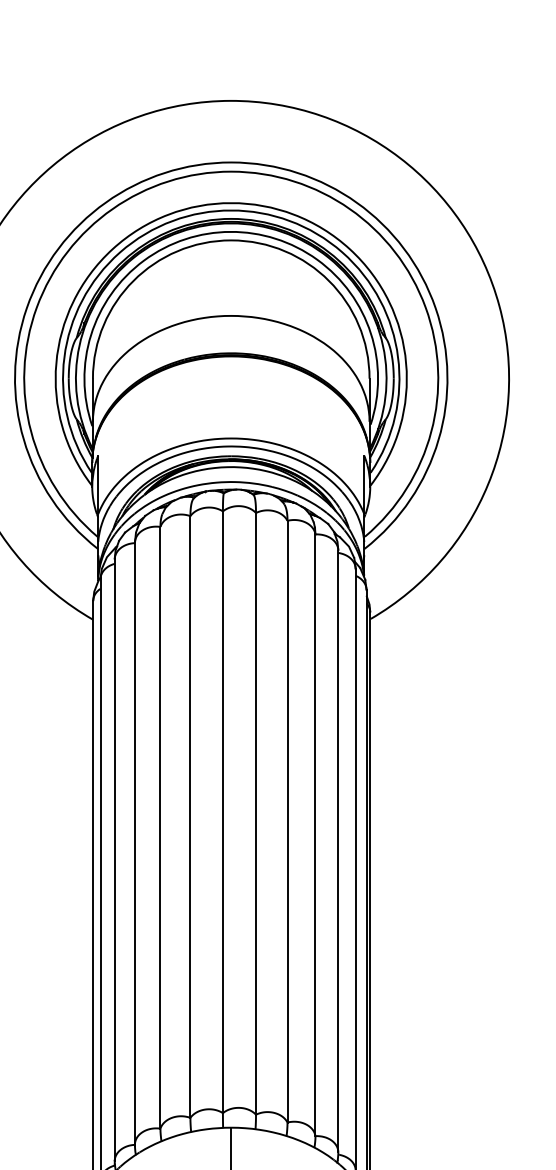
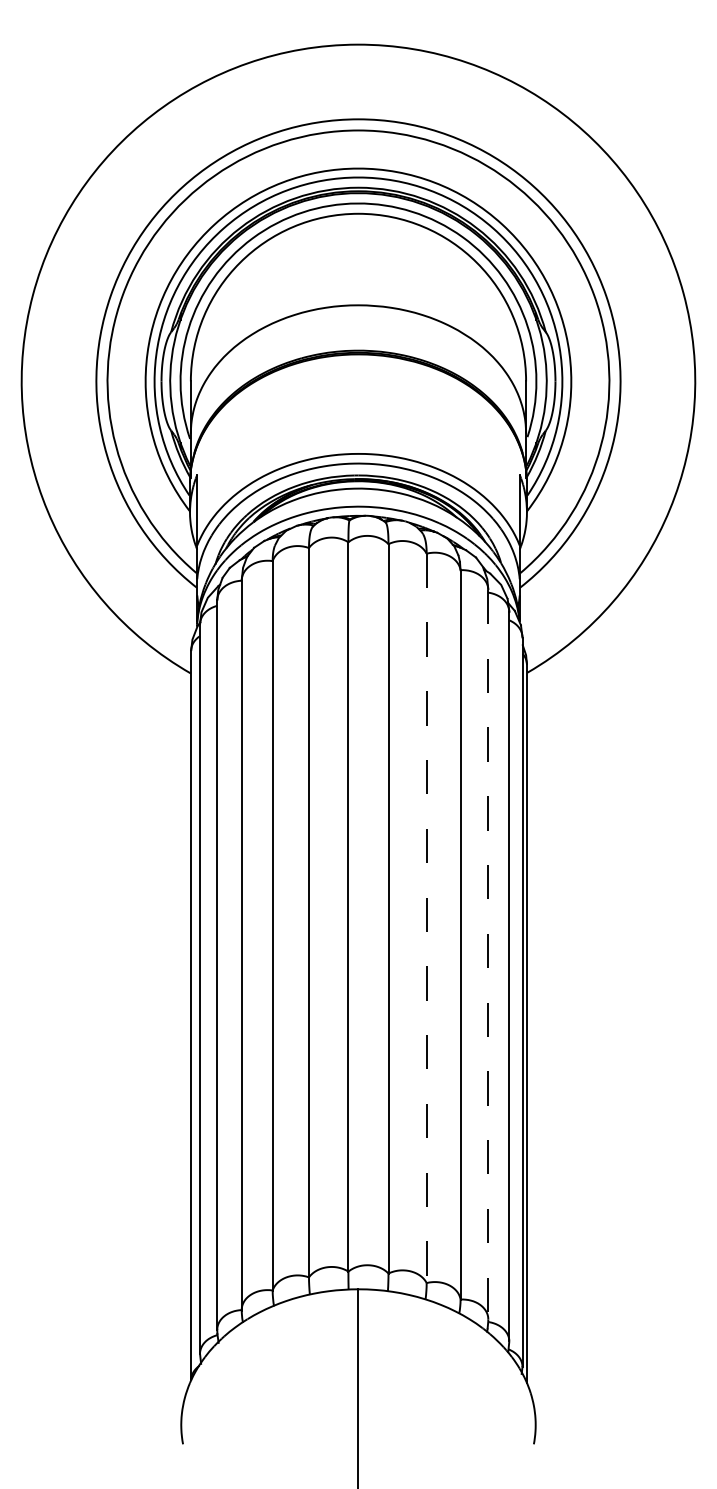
line: (287, 821) -> (426, 918), solid -> dashed
line: (338, 851) -> (488, 954), solid -> dashed

